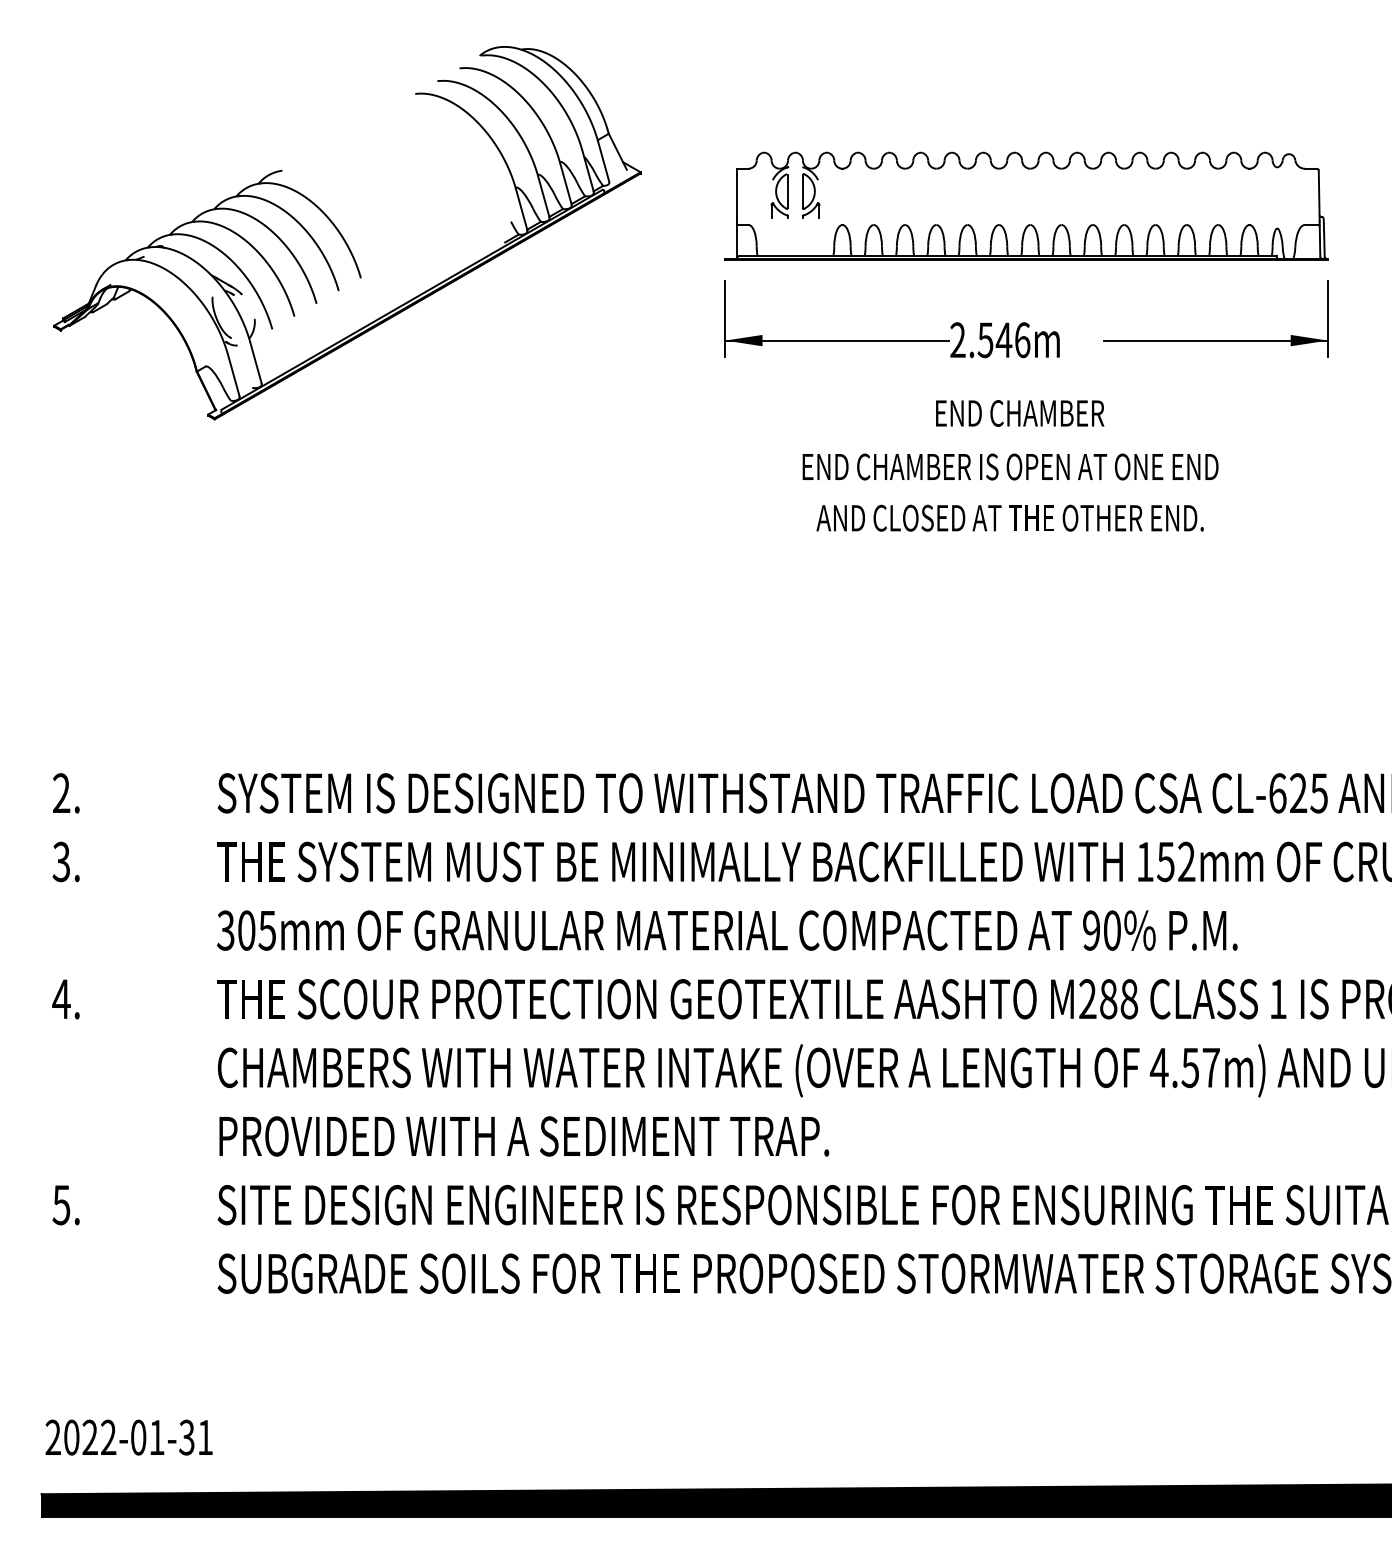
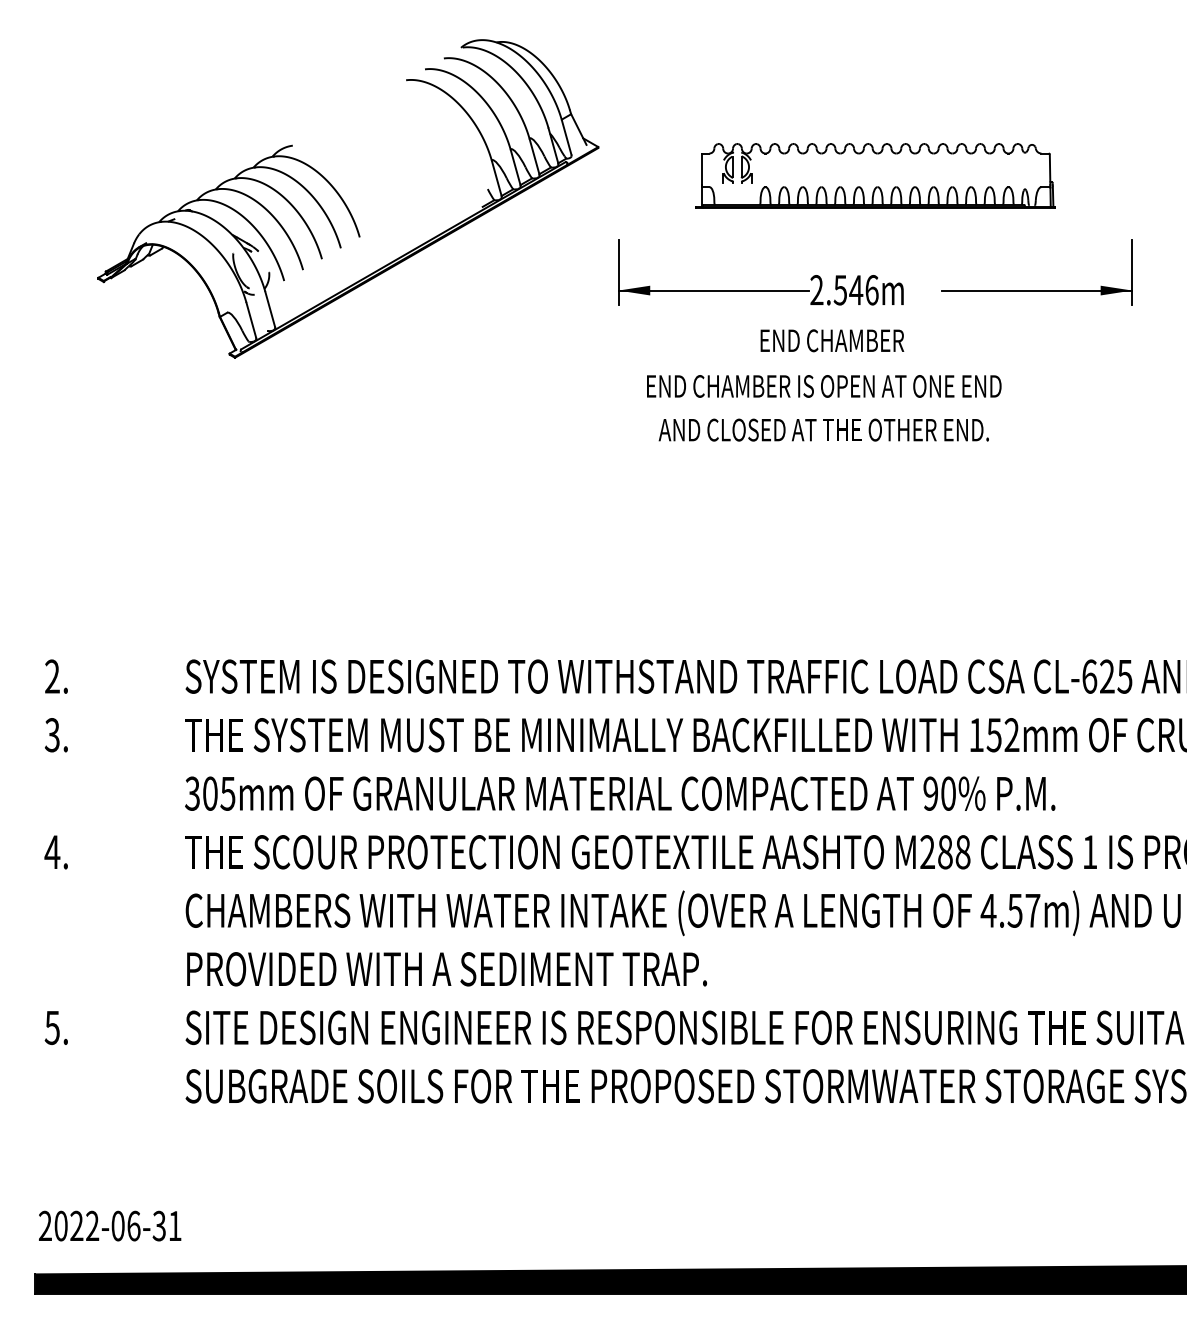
part: (1026, 205) -> (875, 175), size x0.7
part: (347, 233) -> (348, 199), moved
text: (1010, 465) -> (824, 385), moved
text: (156, 1437) -> (133, 1226), 2022-01-31 -> 2022-06-31

